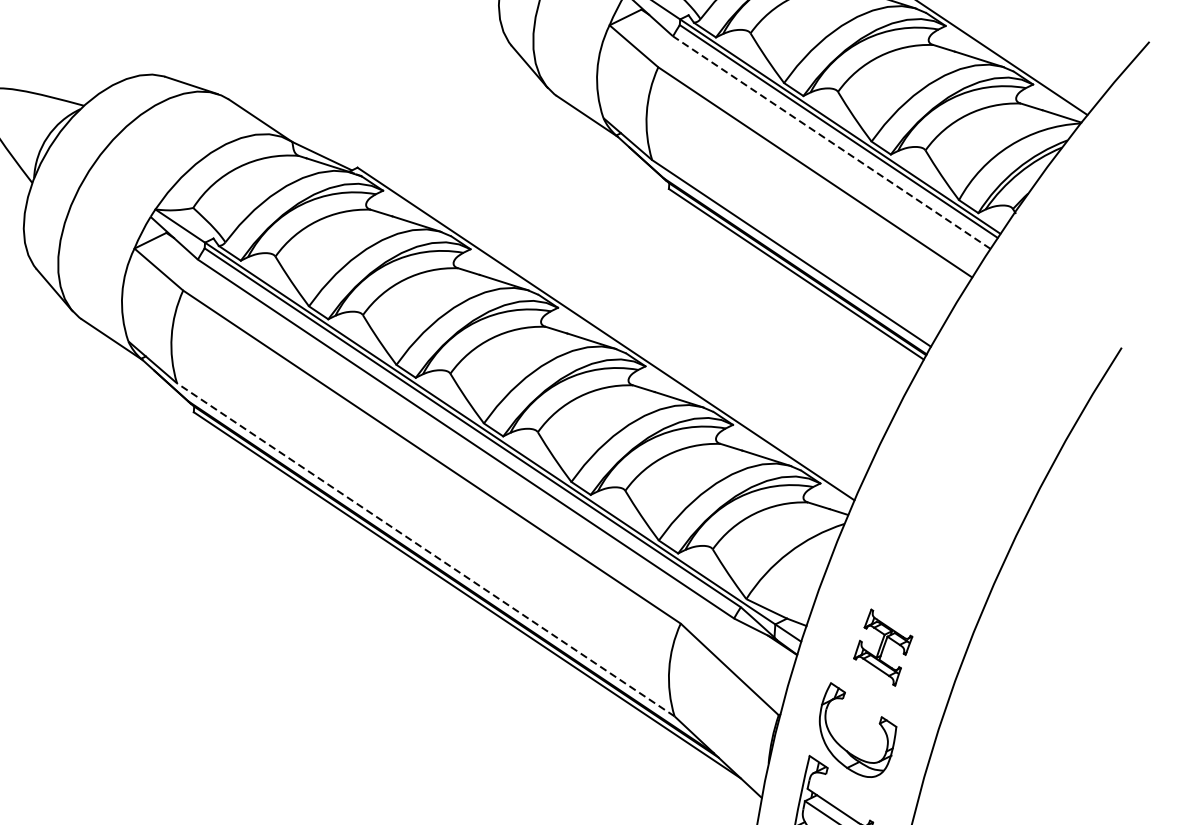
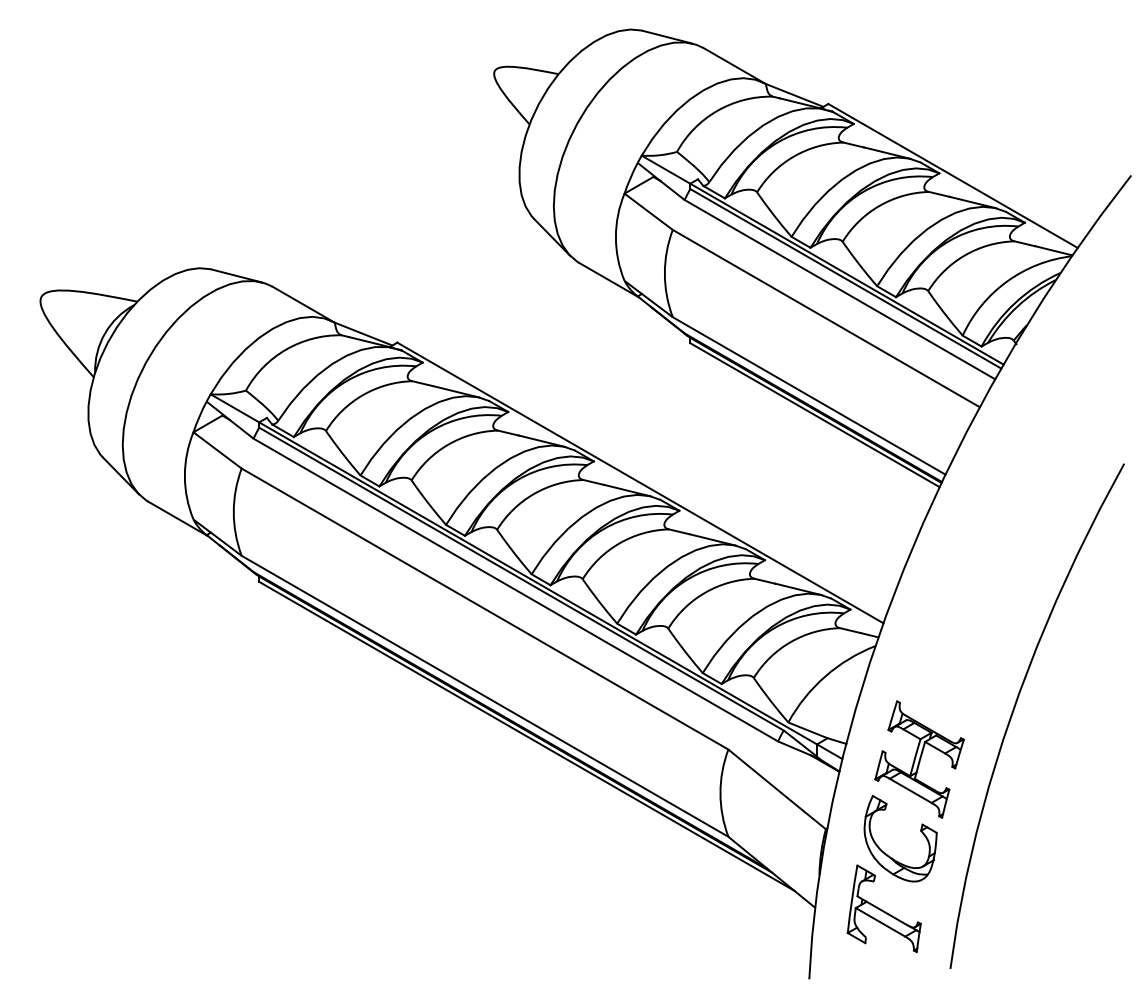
line: (831, 142) -> (839, 289), dashed -> solid
line: (426, 550) -> (485, 696), dashed -> solid
part: (883, 647) -> (919, 759), size x1.67

